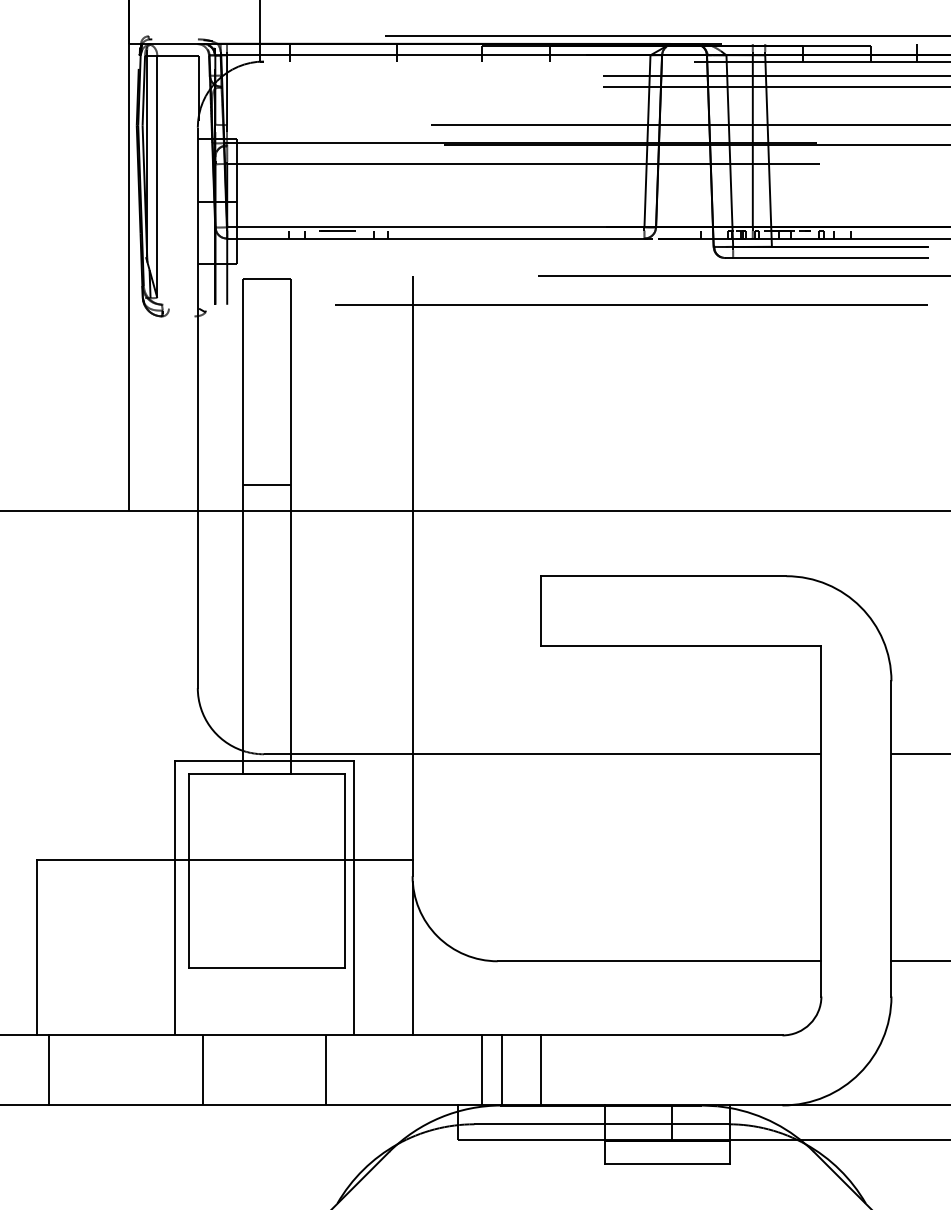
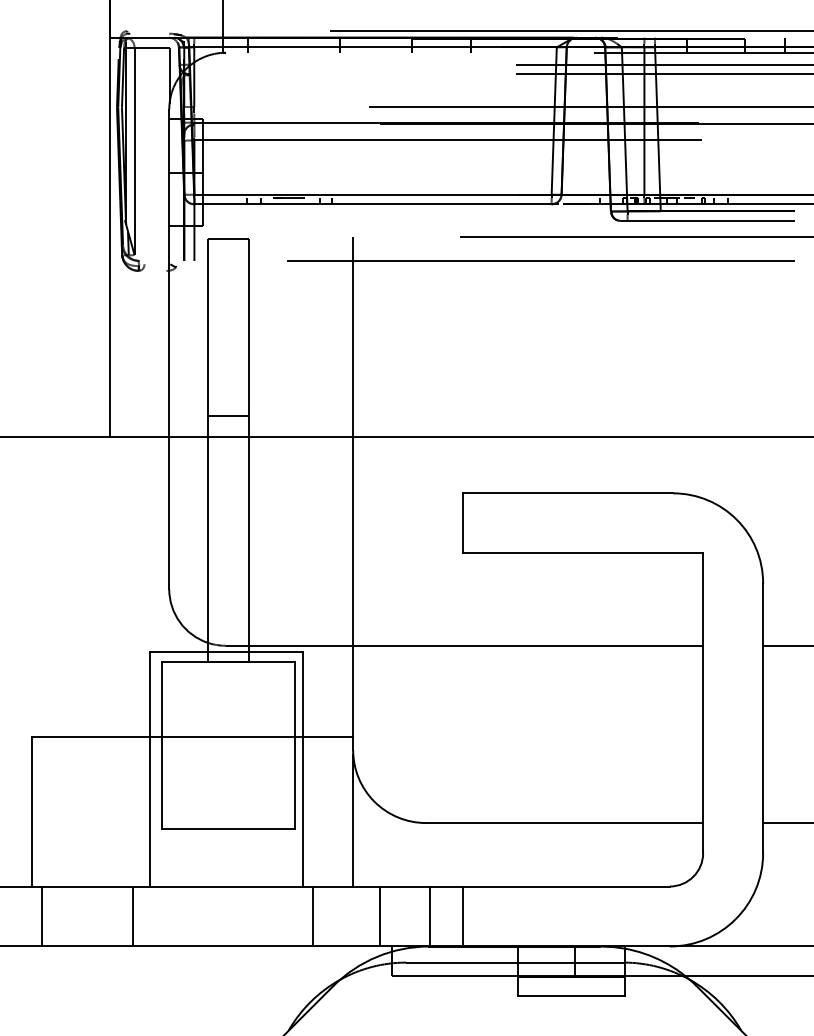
line: (202, 1070) -> (133, 916), moved
line: (326, 1070) -> (313, 916), moved
line: (481, 1070) -> (379, 916), moved

